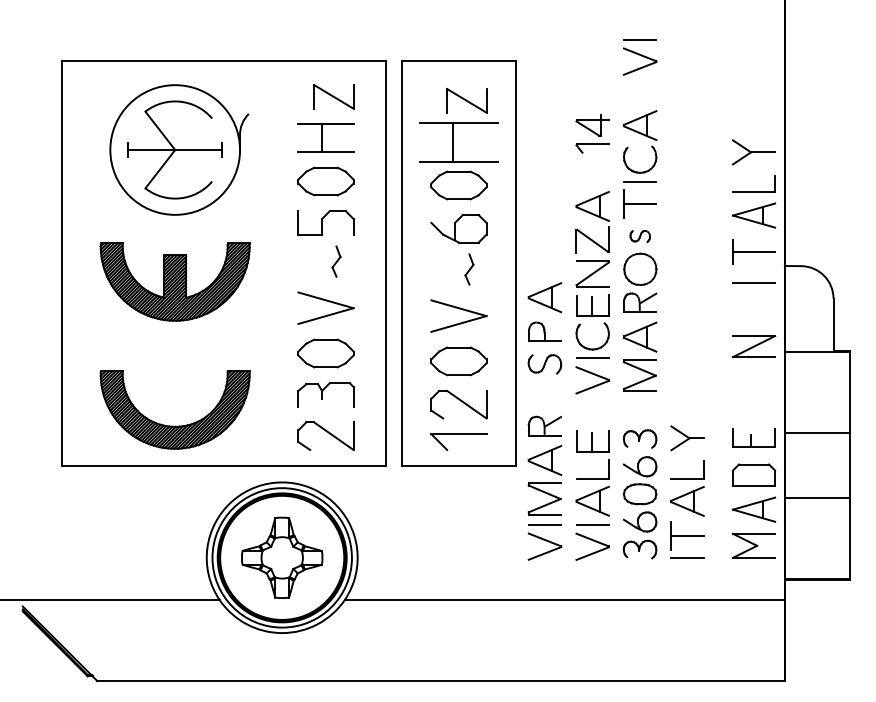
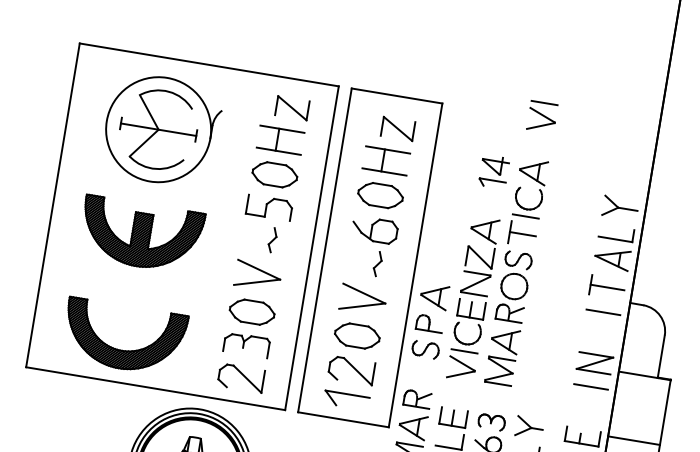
part: (458, 141) -> (386, 160), size x0.71
part: (640, 236) -> (518, 260), size x1.67
line: (753, 376) -> (590, 387), added

